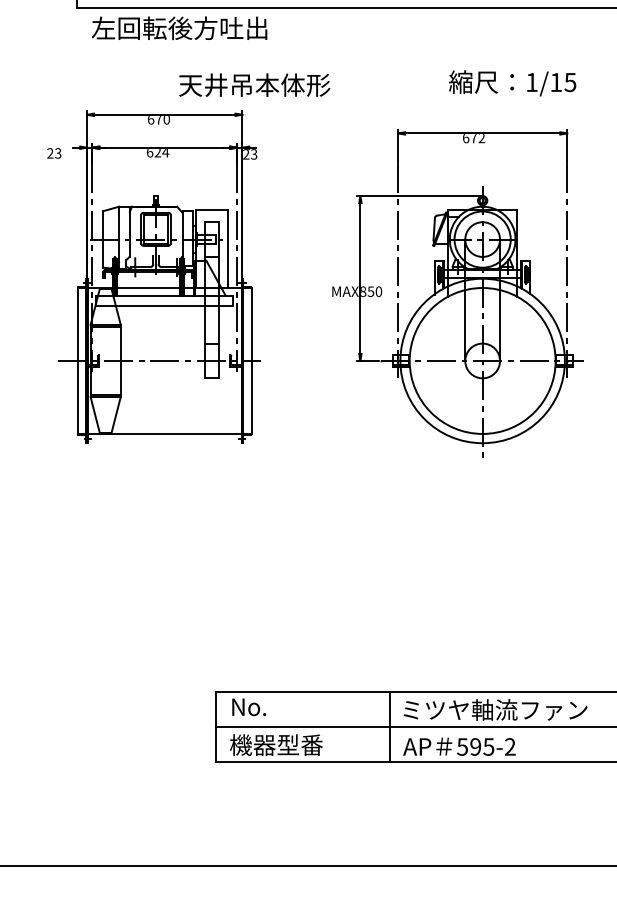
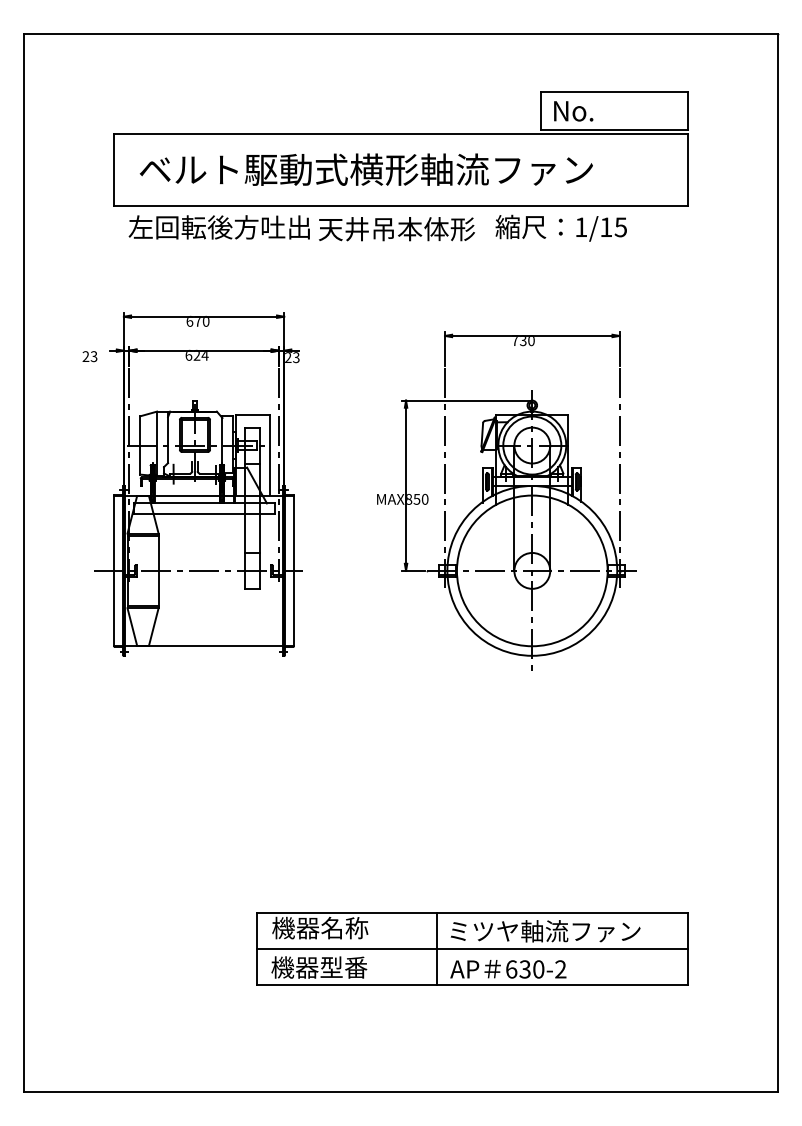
text: (511, 82) -> (560, 227), moved
text: (254, 85) -> (396, 229), moved
text: (474, 138) -> (523, 341), 672 -> 730
text: (277, 706) -> (320, 927), No. -> 機器名称
text: (475, 747) -> (524, 969), 595-2 -> 630-2

